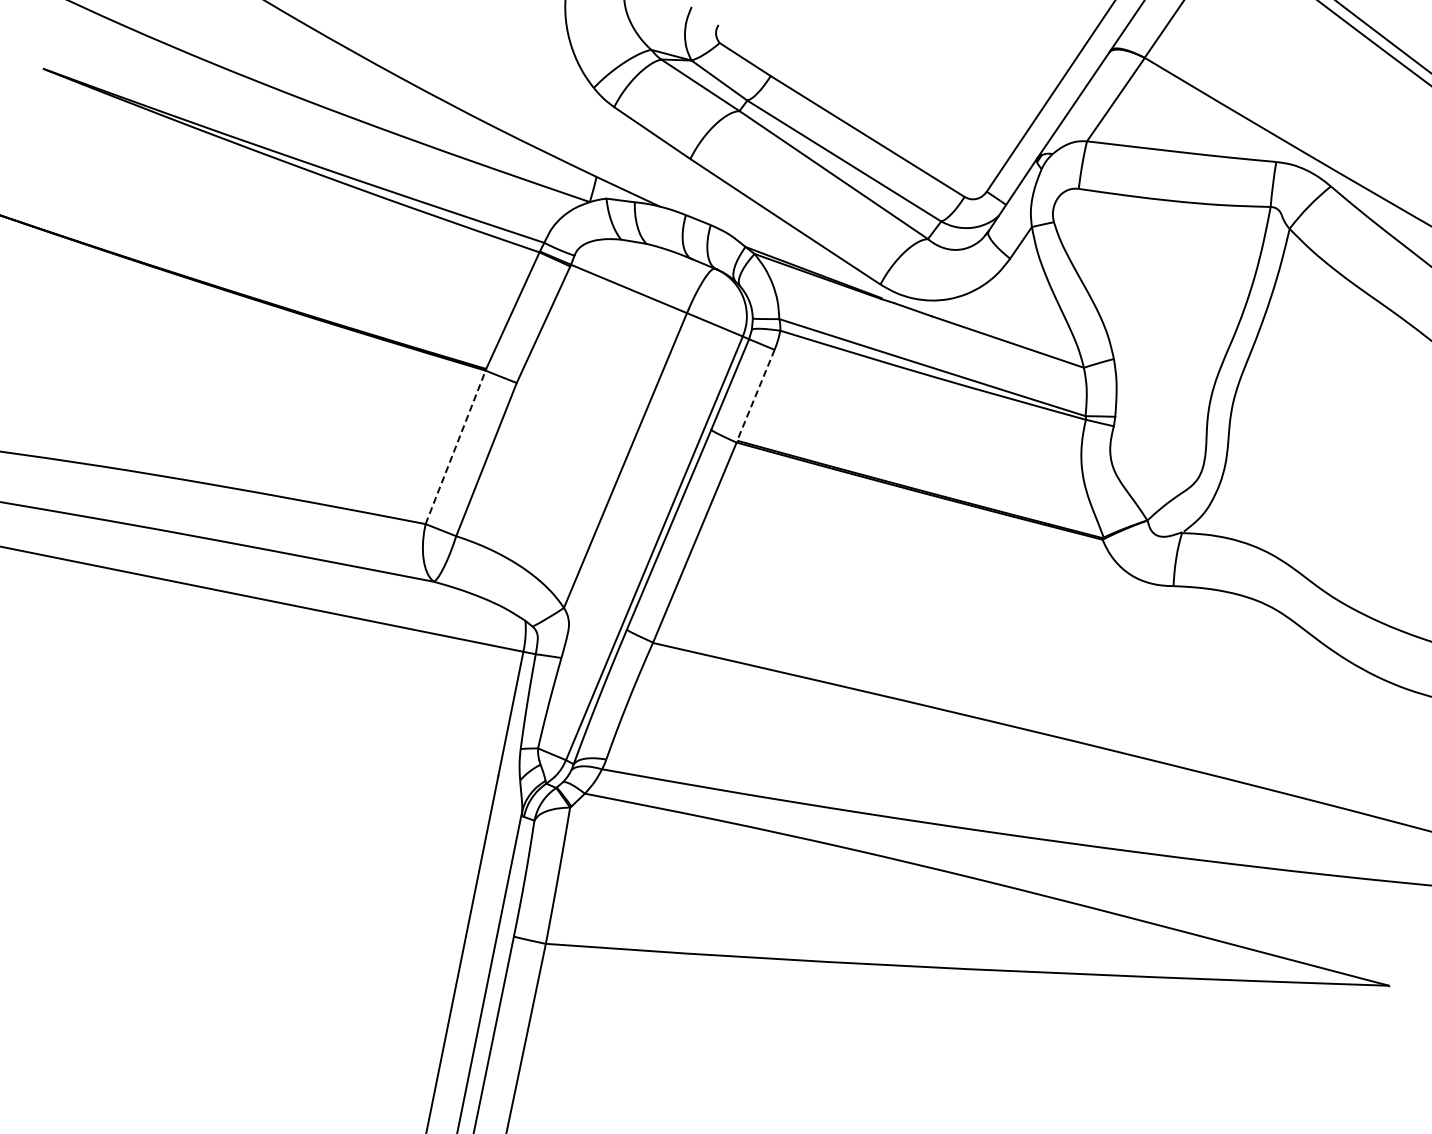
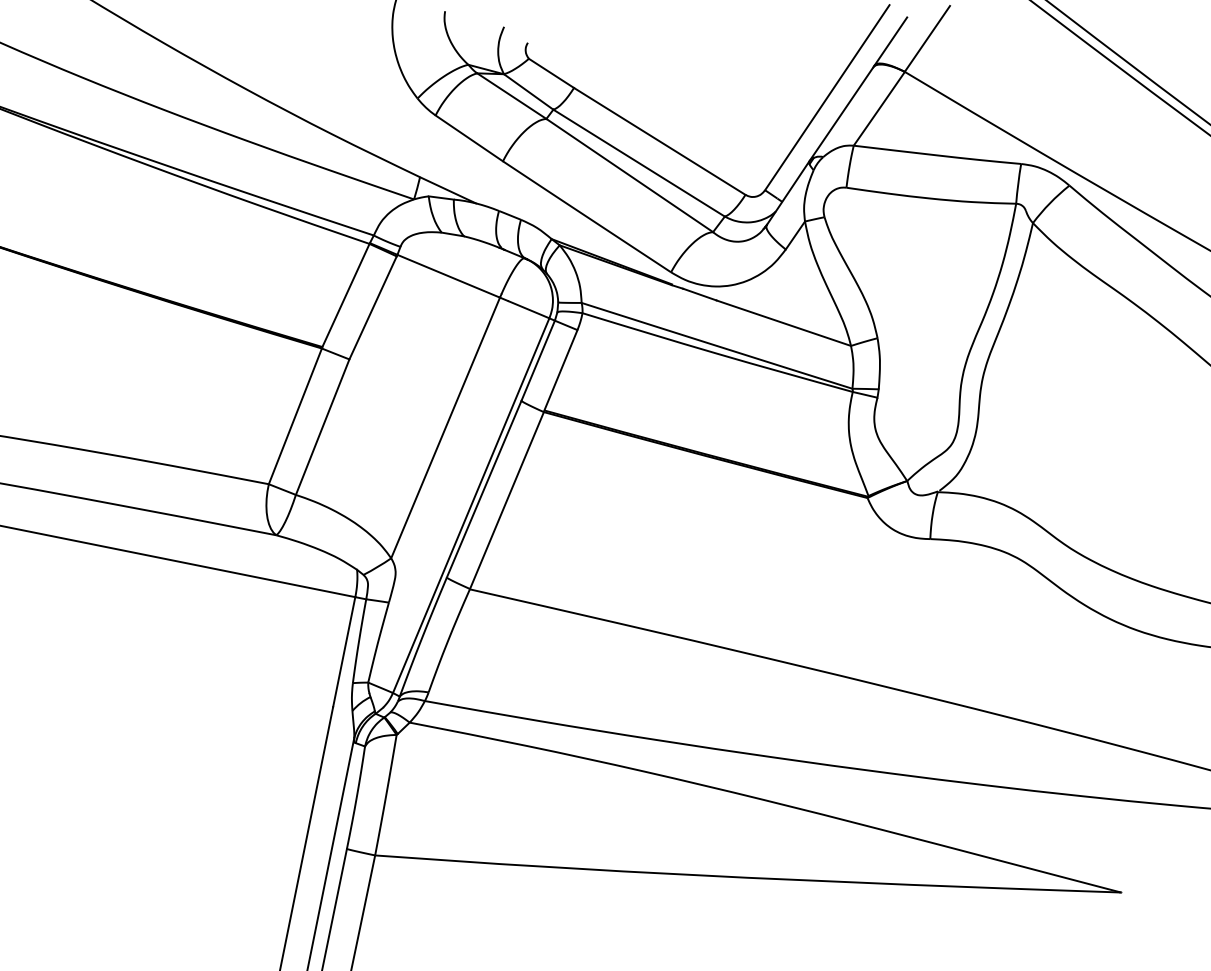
line: (755, 395) -> (560, 370), dashed -> solid
line: (455, 446) -> (295, 415), dashed -> solid

